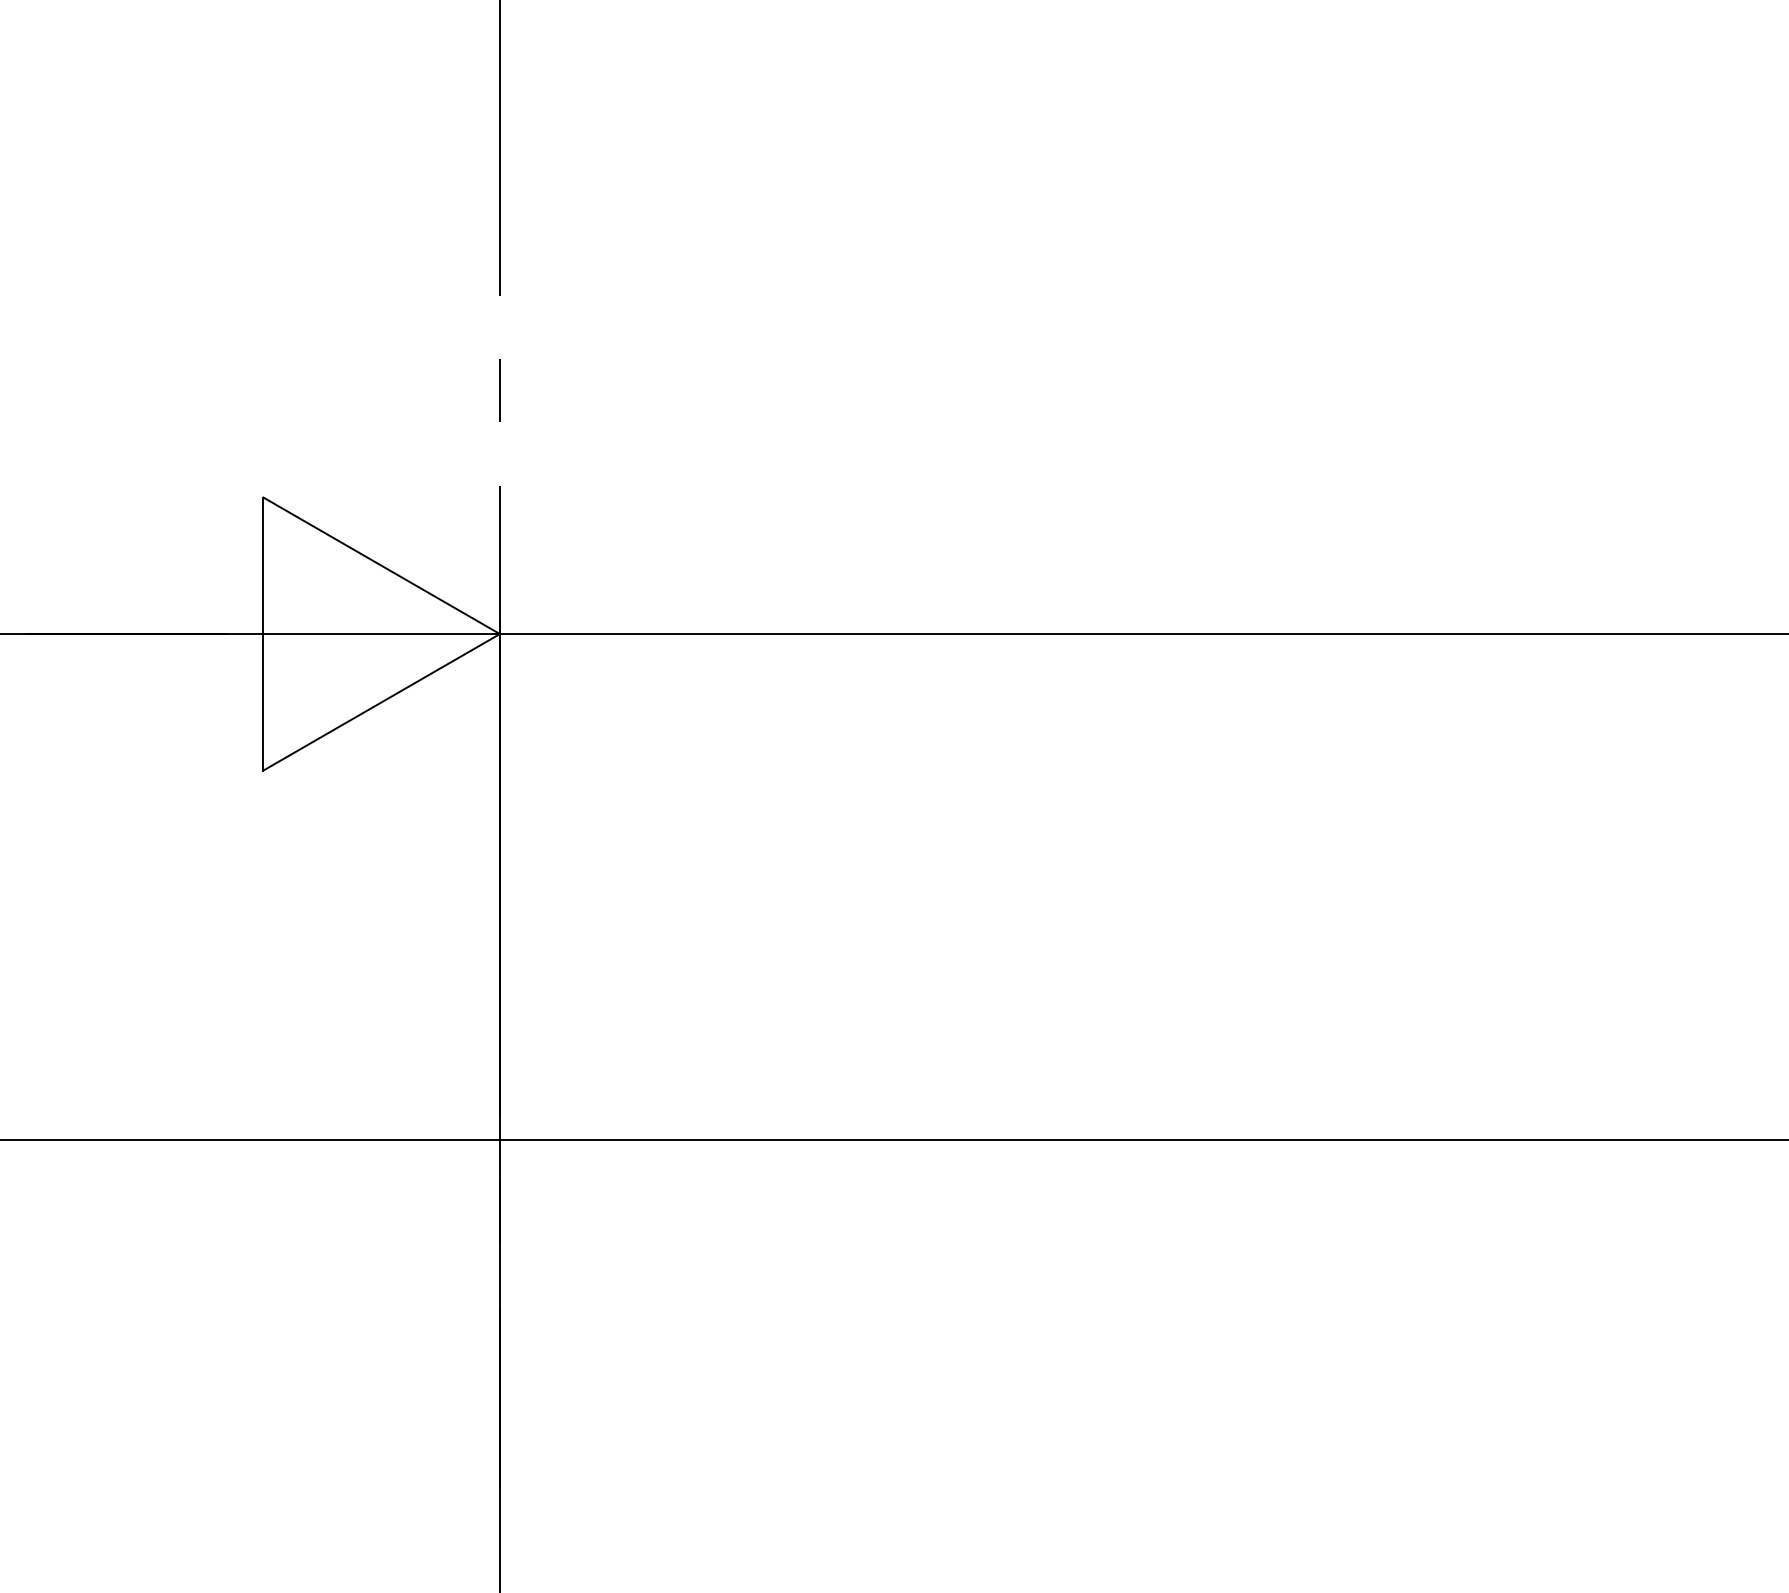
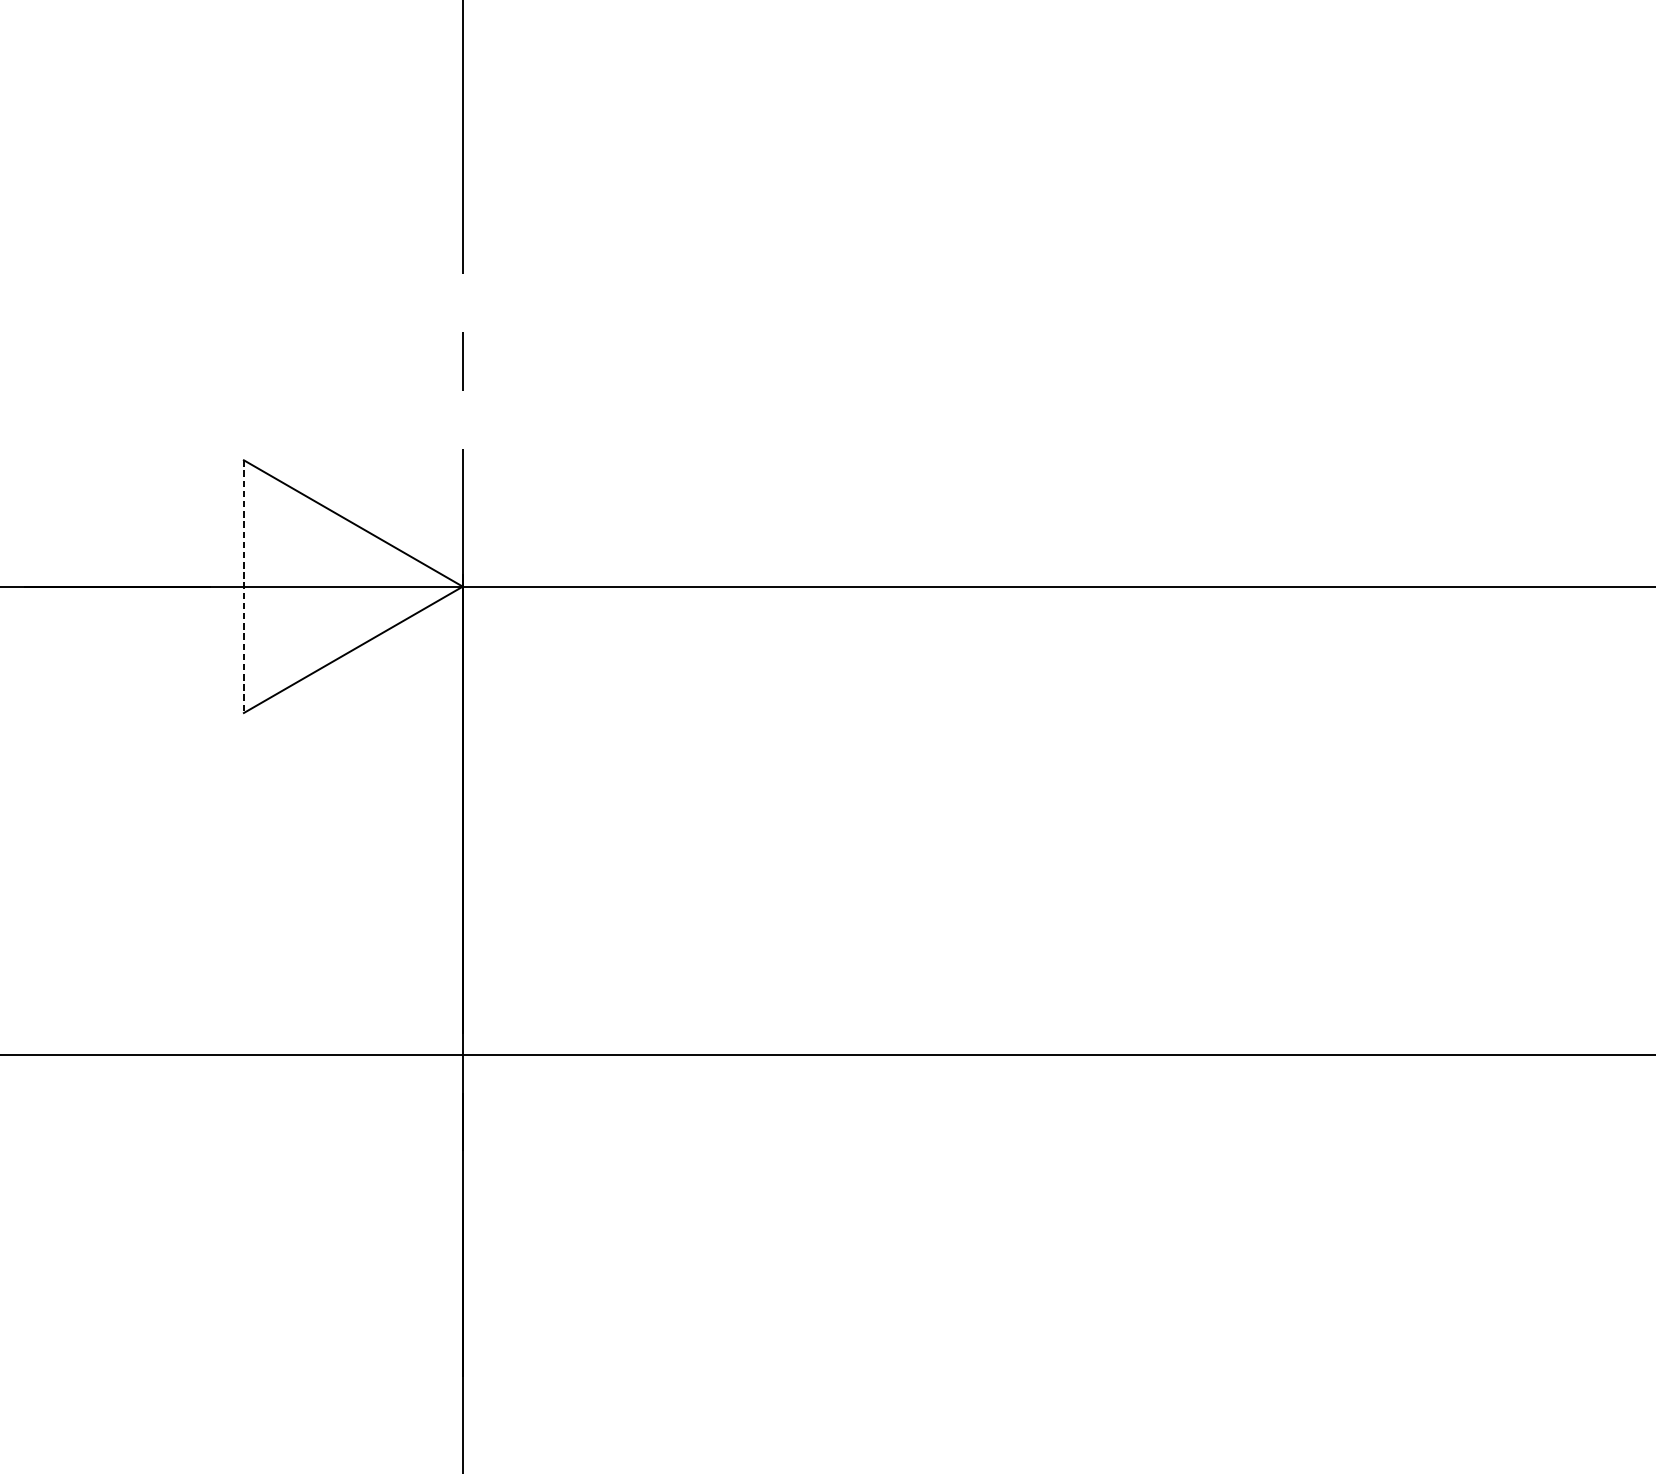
line: (263, 634) -> (244, 587), solid -> dashed

